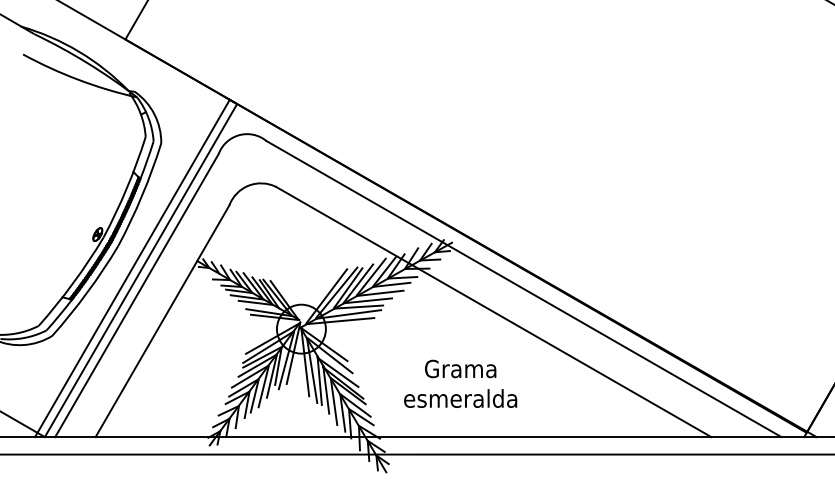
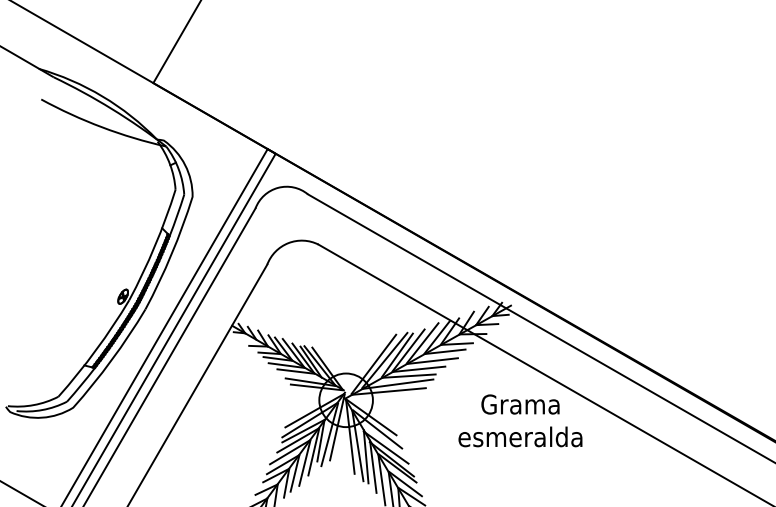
text: (460, 383) -> (520, 420), moved

